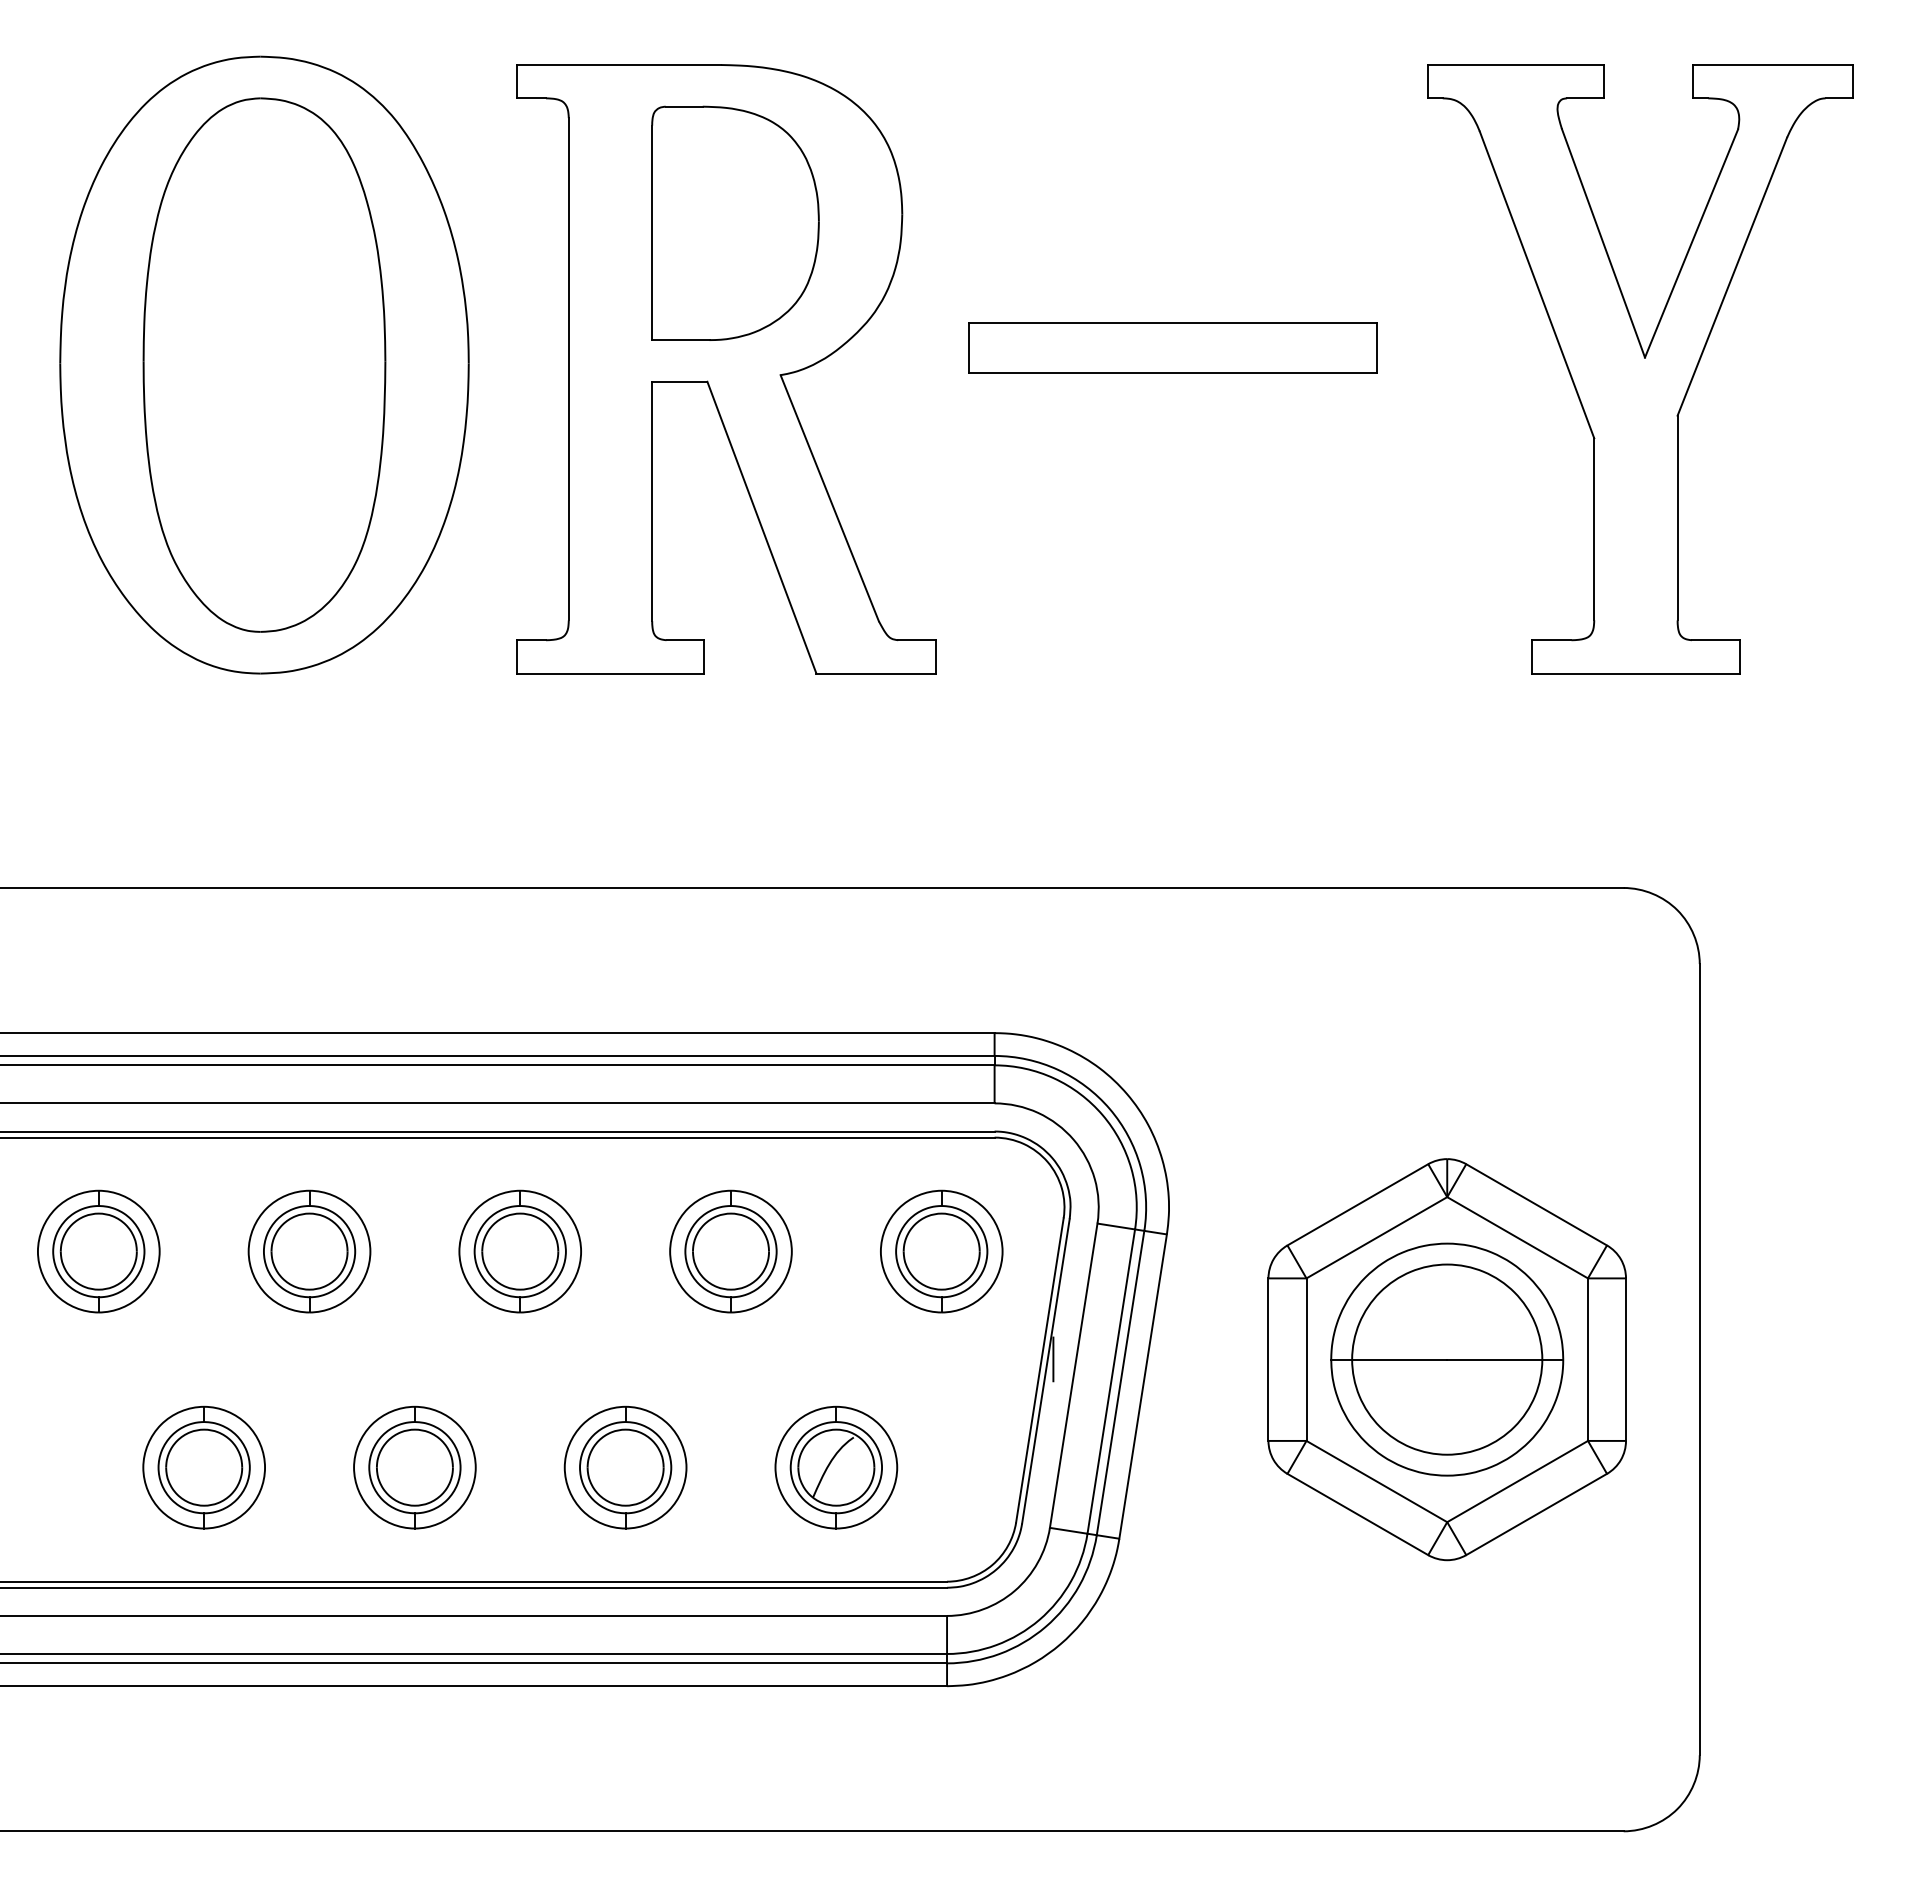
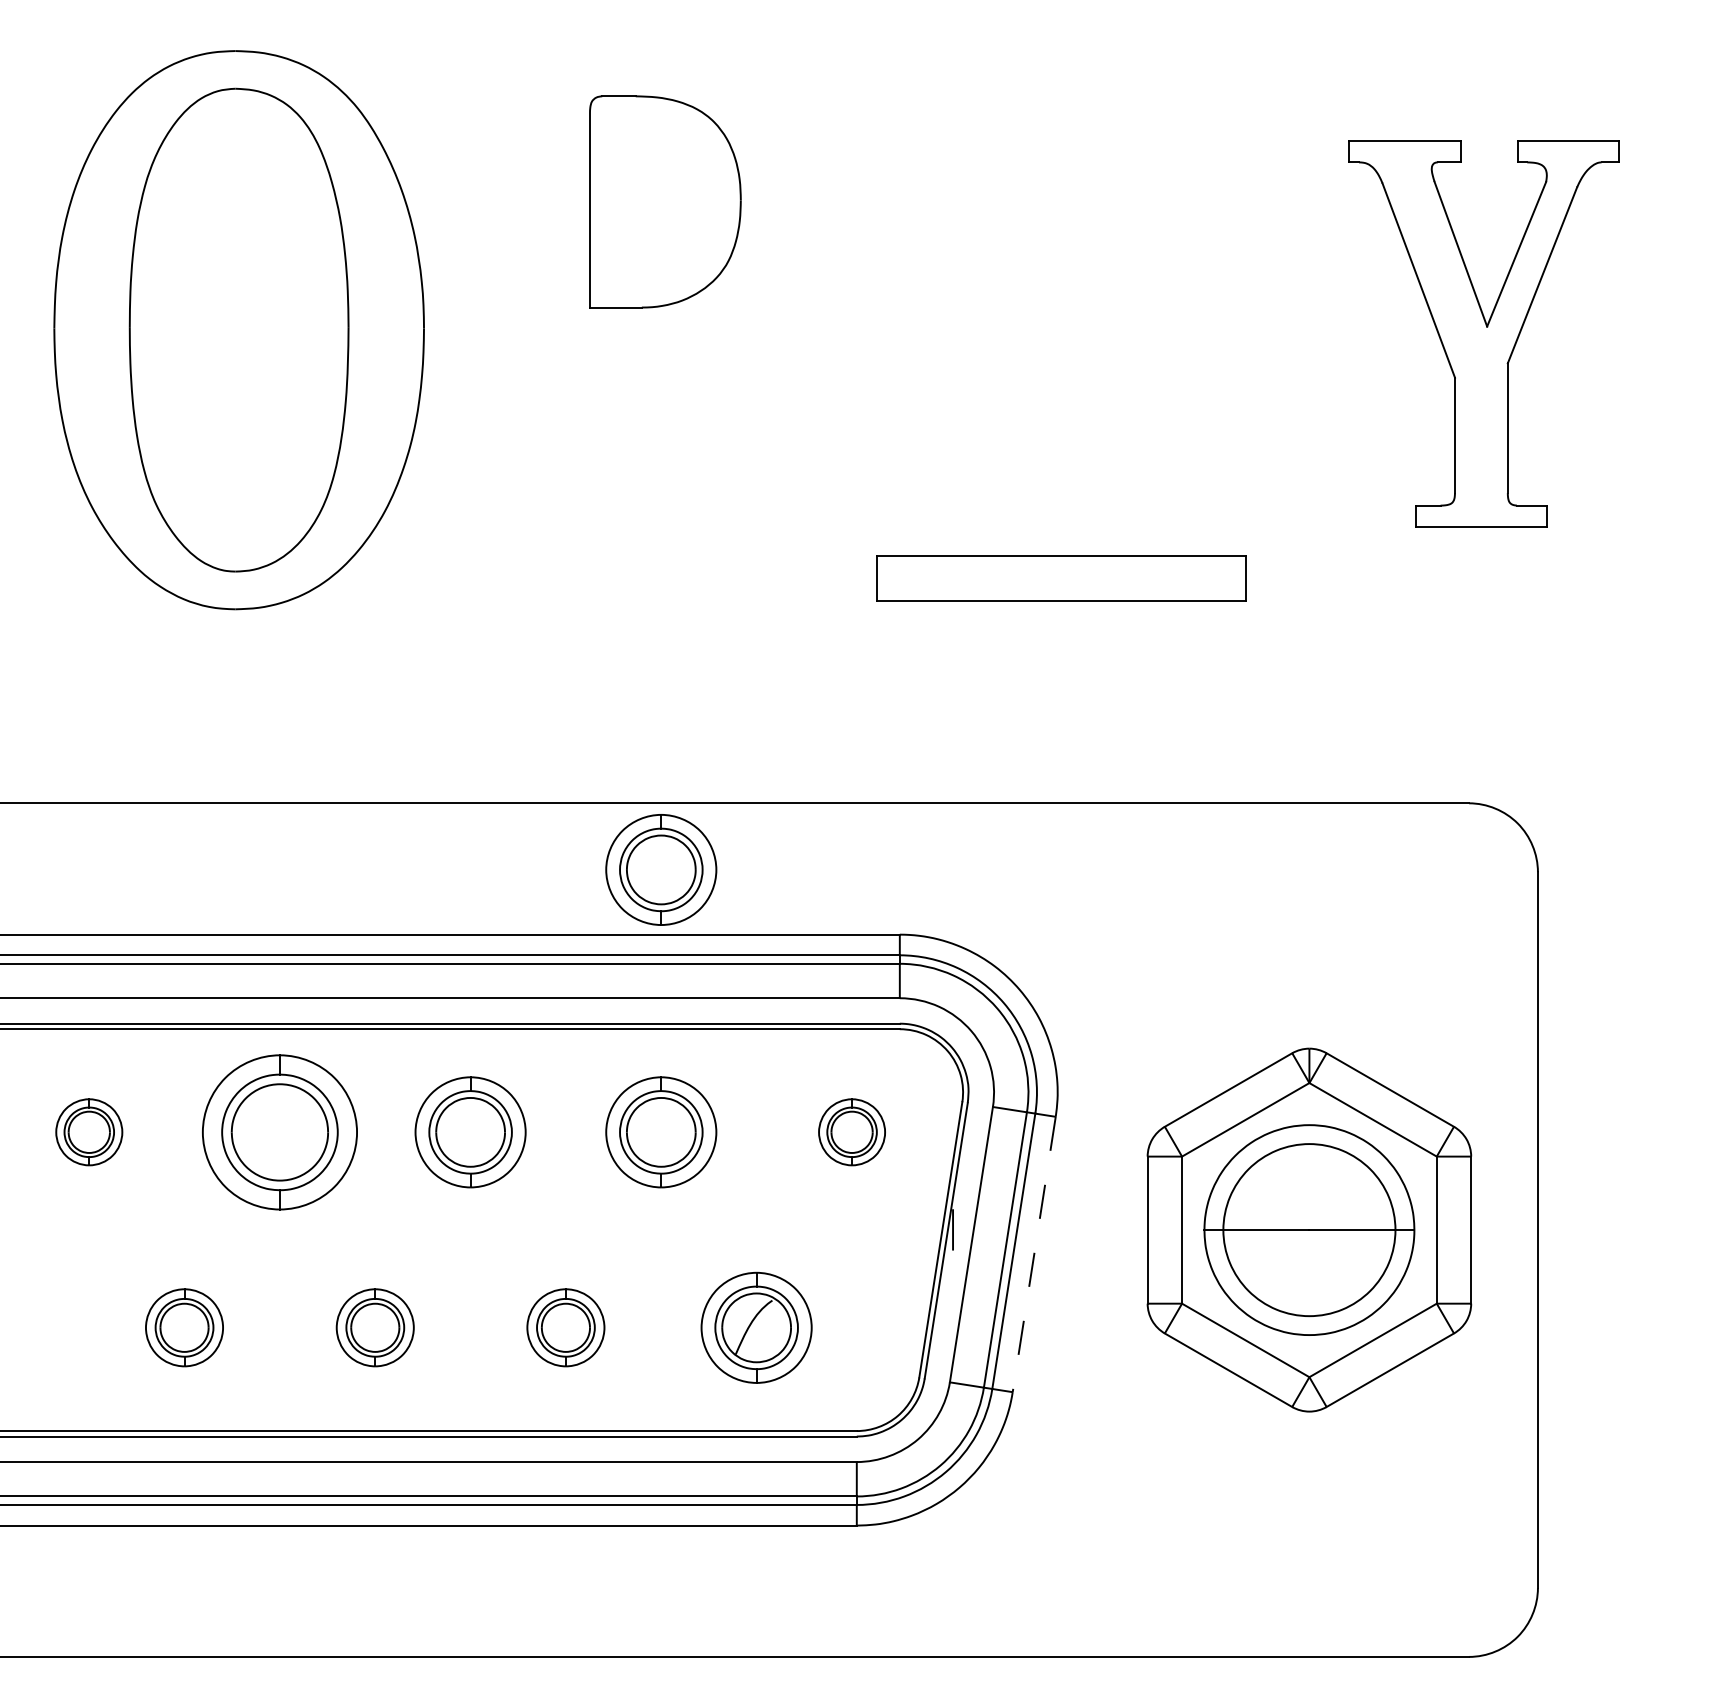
part: (1172, 347) -> (1060, 577), moved
part: (726, 369) -> (657, 334), removed
part: (1640, 369) -> (1484, 334), size x0.7
part: (730, 961) -> (660, 869), added
part: (98, 1251) -> (88, 1132), size x0.6
part: (309, 1251) -> (279, 1132), size x1.4
part: (941, 1251) -> (851, 1132), size x0.6
line: (1143, 1386) -> (1034, 1254), solid -> dashed
part: (203, 1467) -> (183, 1327), size x0.7
part: (414, 1467) -> (374, 1327), size x0.7
part: (625, 1467) -> (565, 1327), size x0.7

